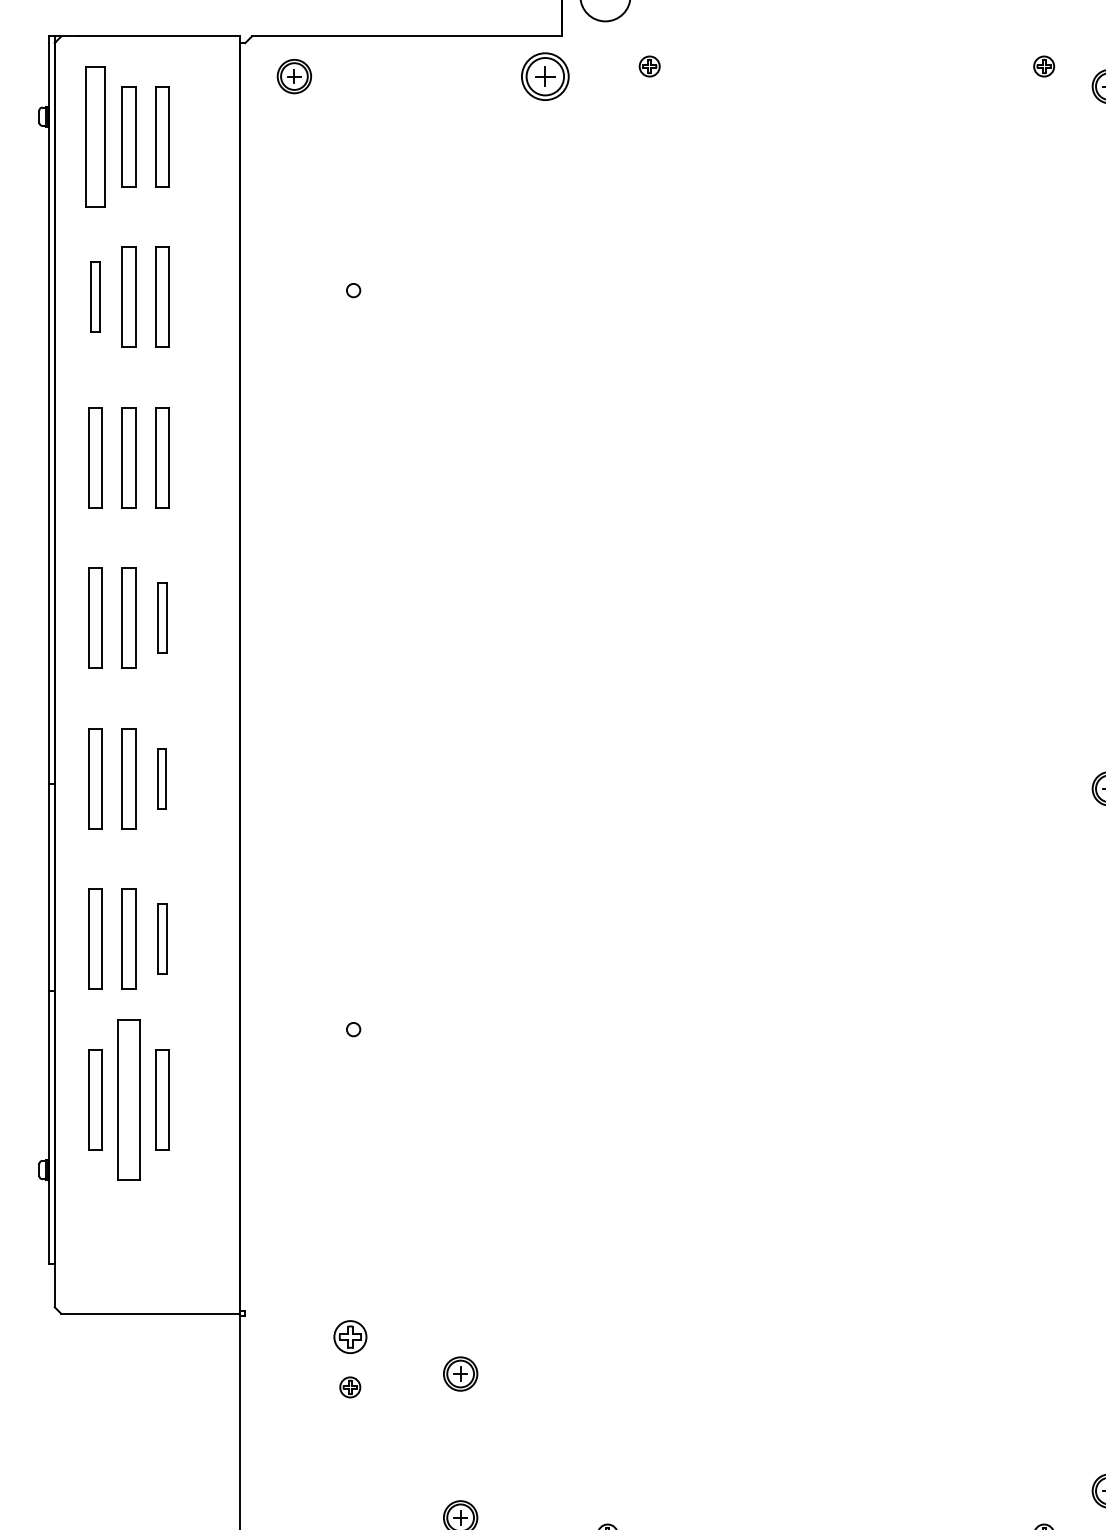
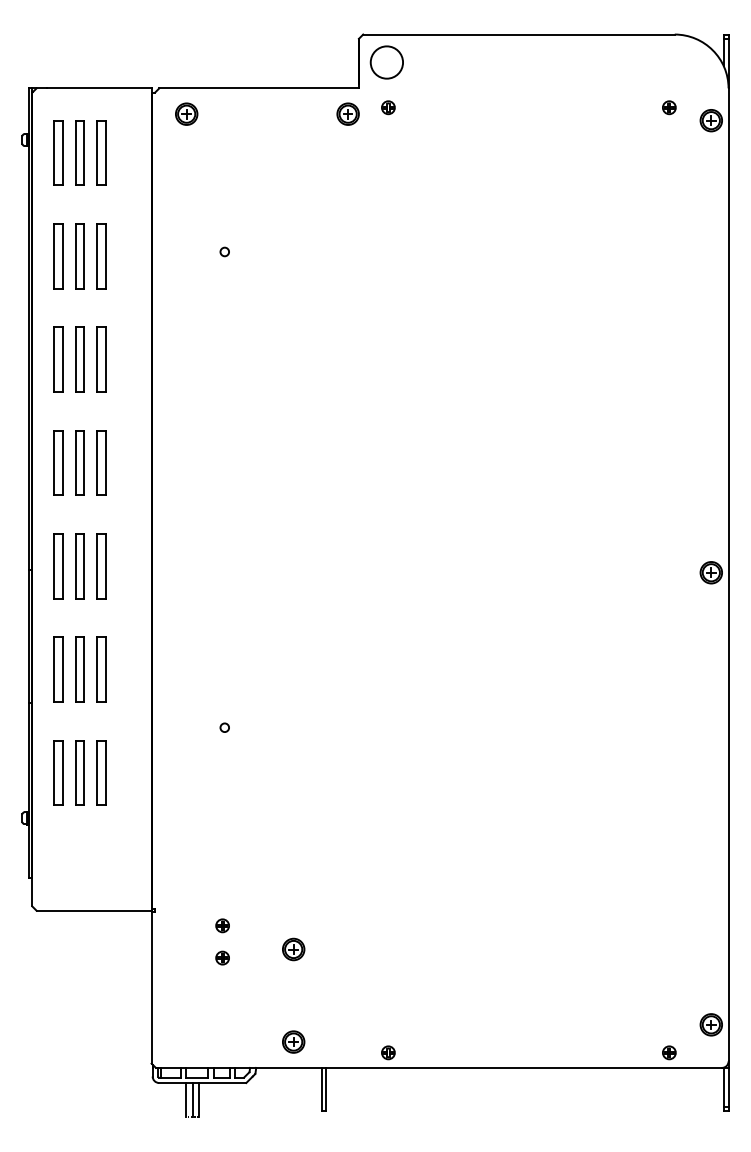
part: (649, 66) -> (388, 107), moved
part: (544, 75) -> (347, 113), size x0.71
part: (95, 136) -> (58, 152), size x0.71
part: (95, 297) -> (58, 256), size x1.43
part: (162, 617) -> (101, 462), size x1.43
part: (162, 779) -> (101, 566), size x1.67
part: (162, 939) -> (101, 669), size x1.43
part: (127, 1099) -> (79, 772), size x0.62
part: (350, 1336) -> (222, 925), size x0.62

